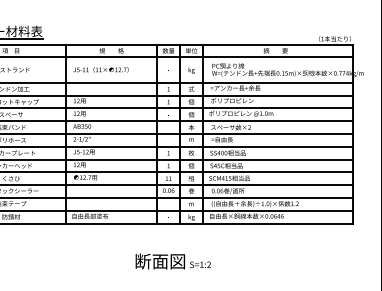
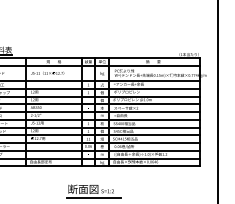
line: (177, 275) -> (93, 197), added

